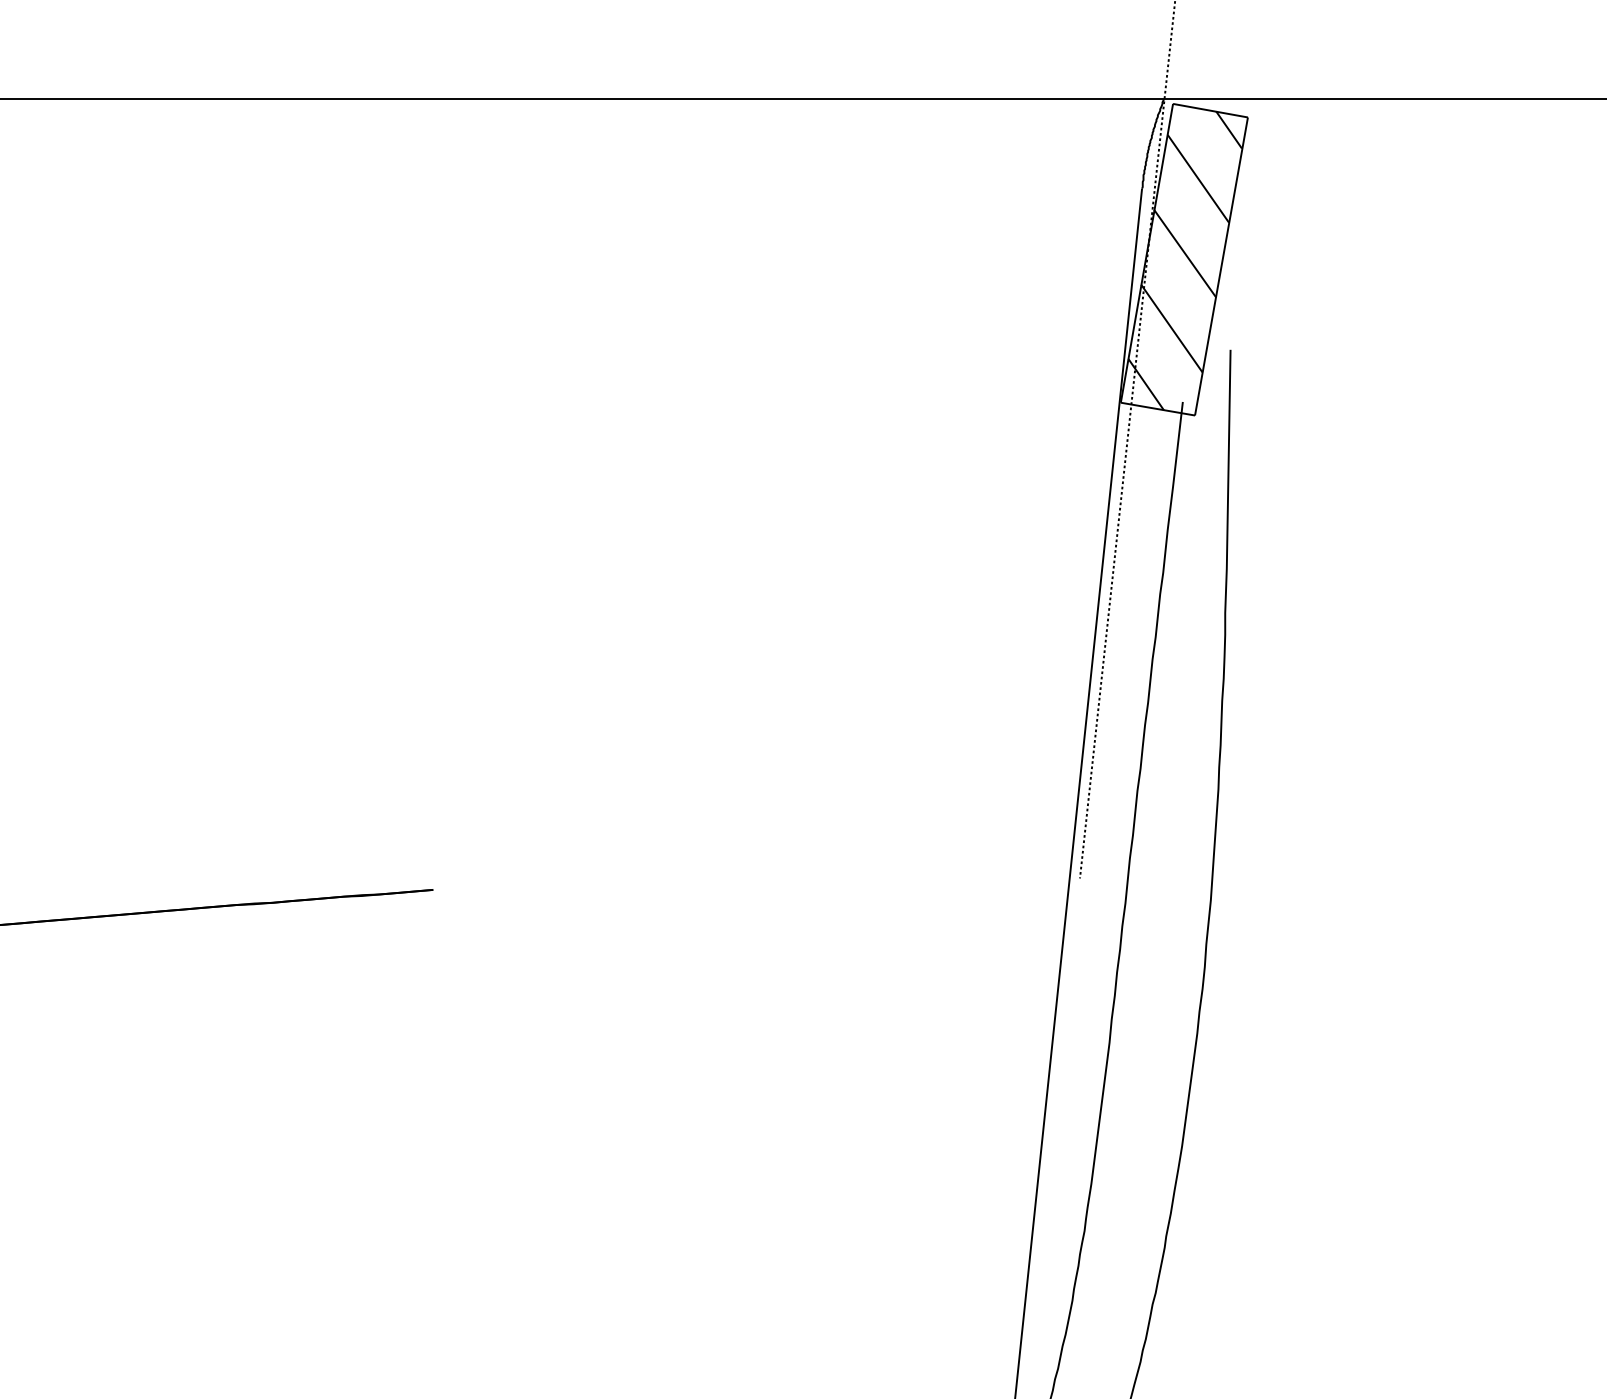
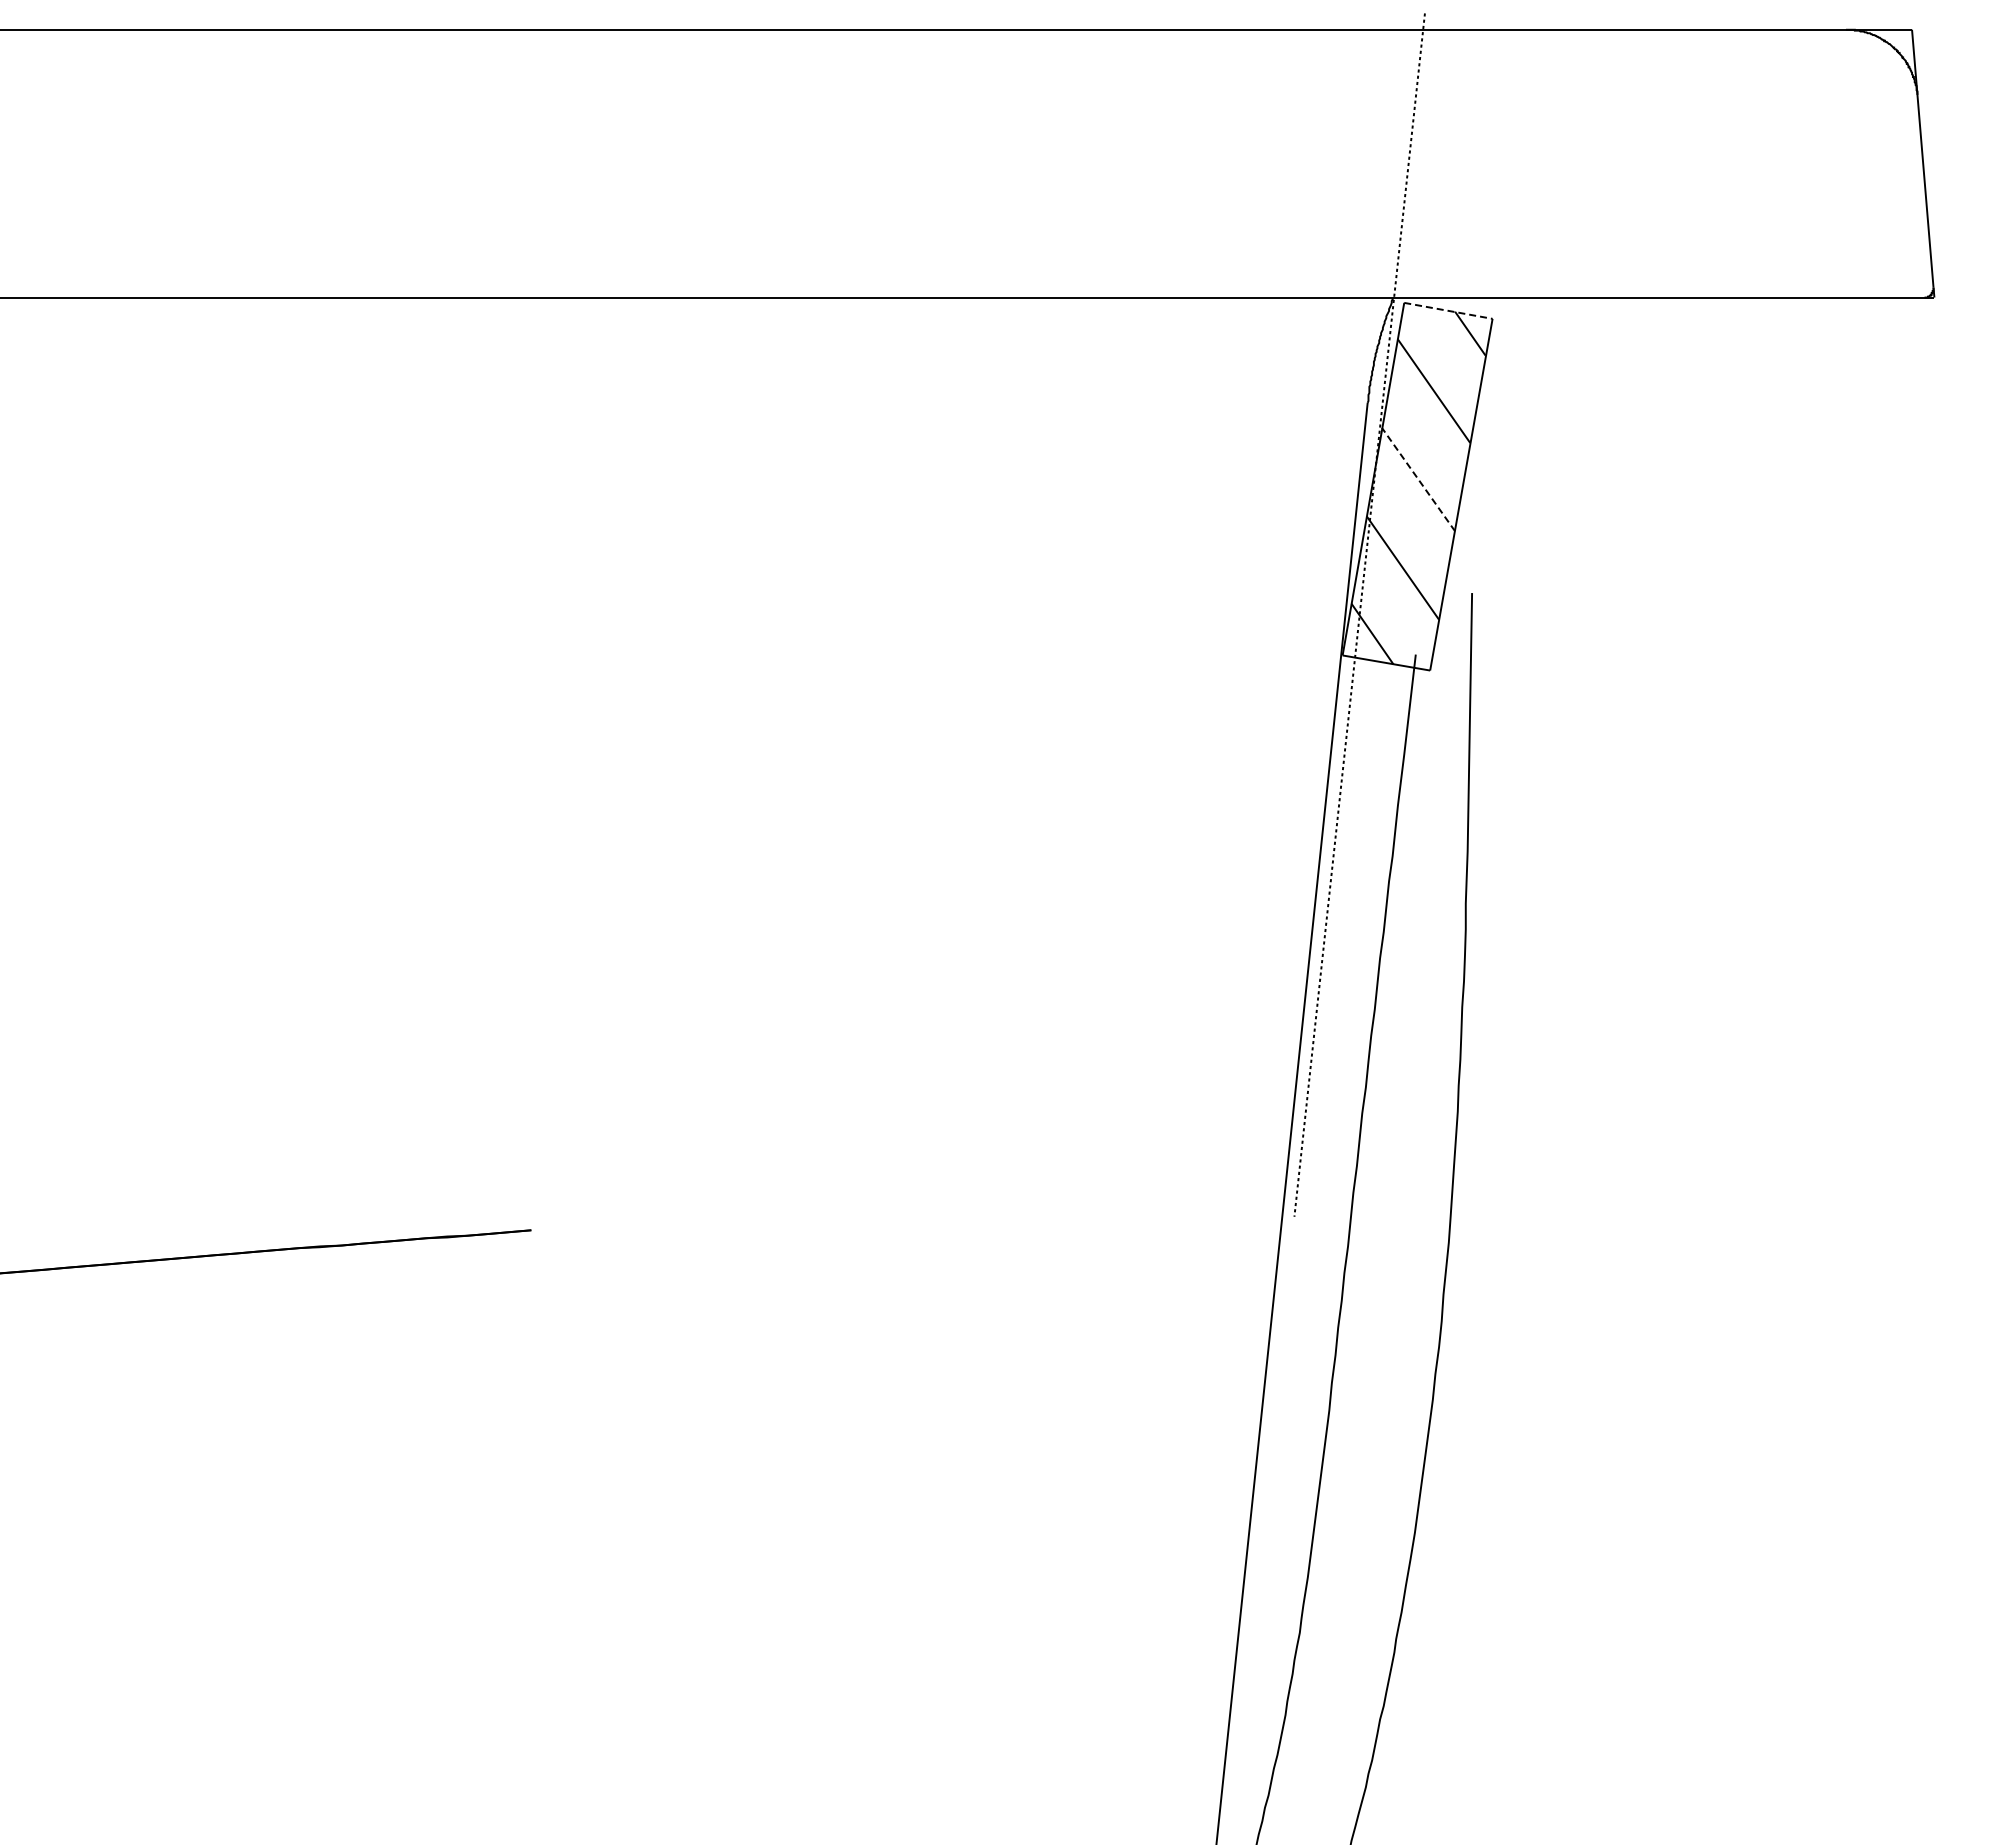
line: (1210, 110) -> (1448, 310), solid -> dashed
line: (1185, 253) -> (1418, 479), solid -> dashed

